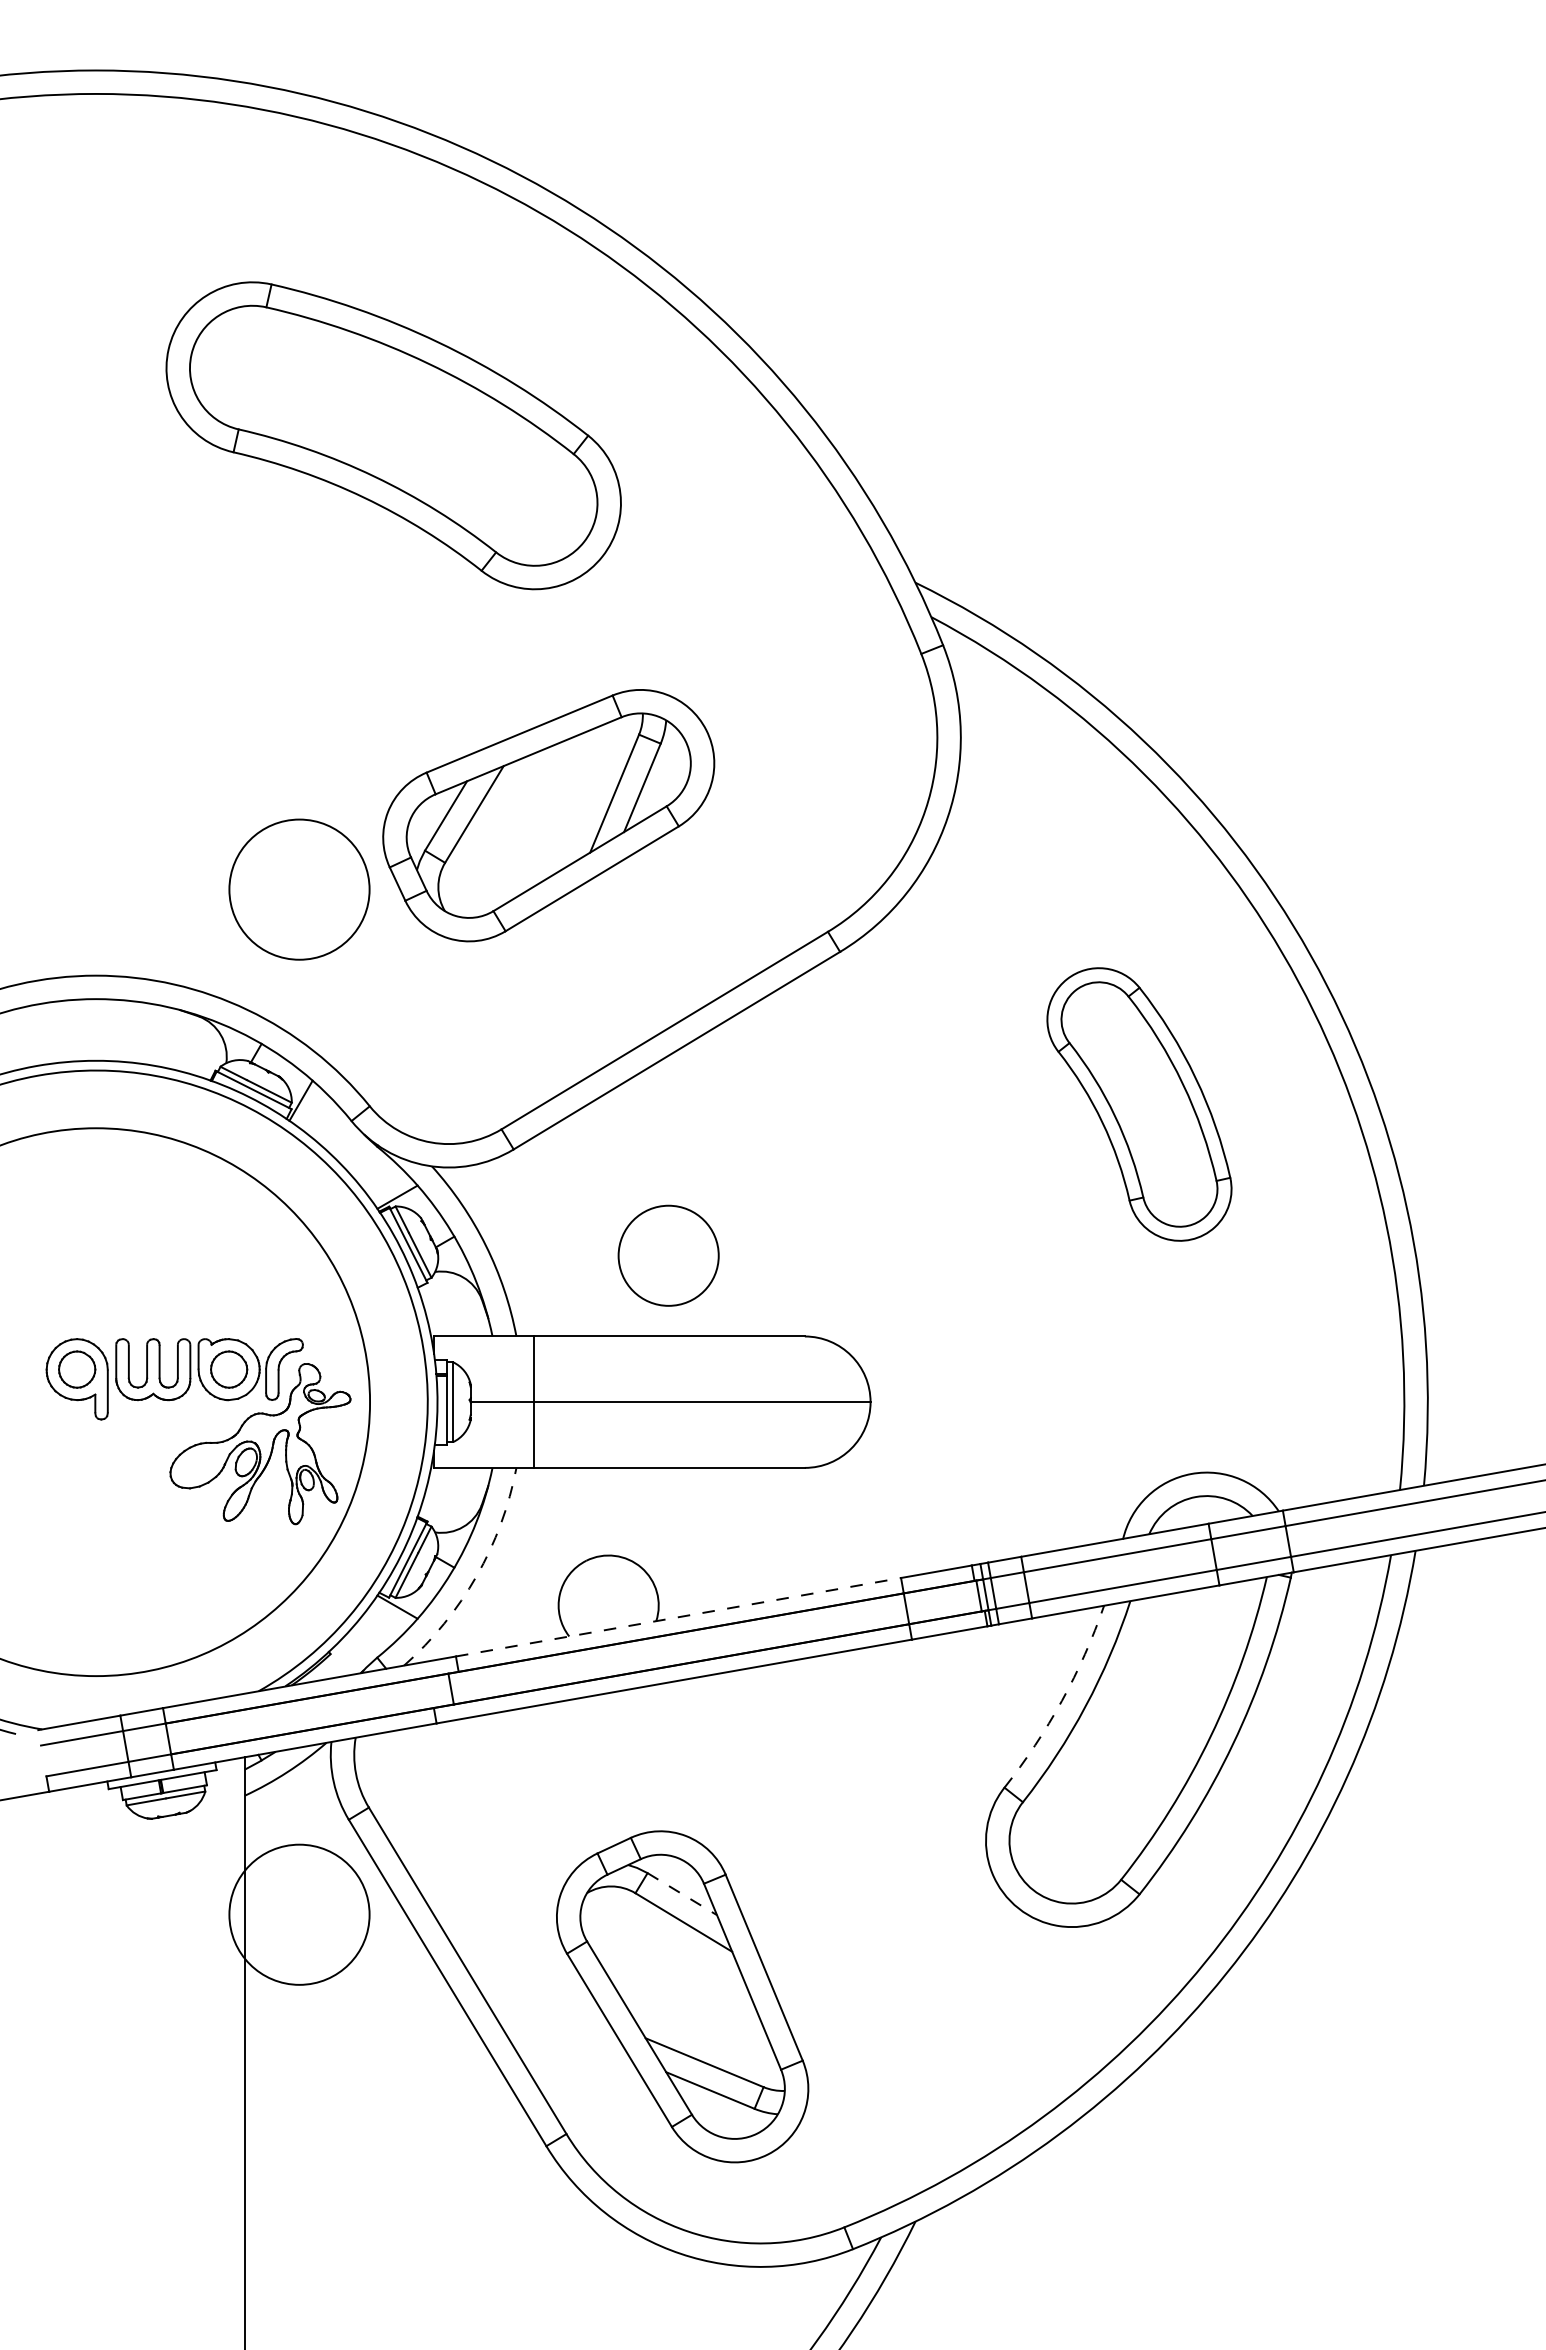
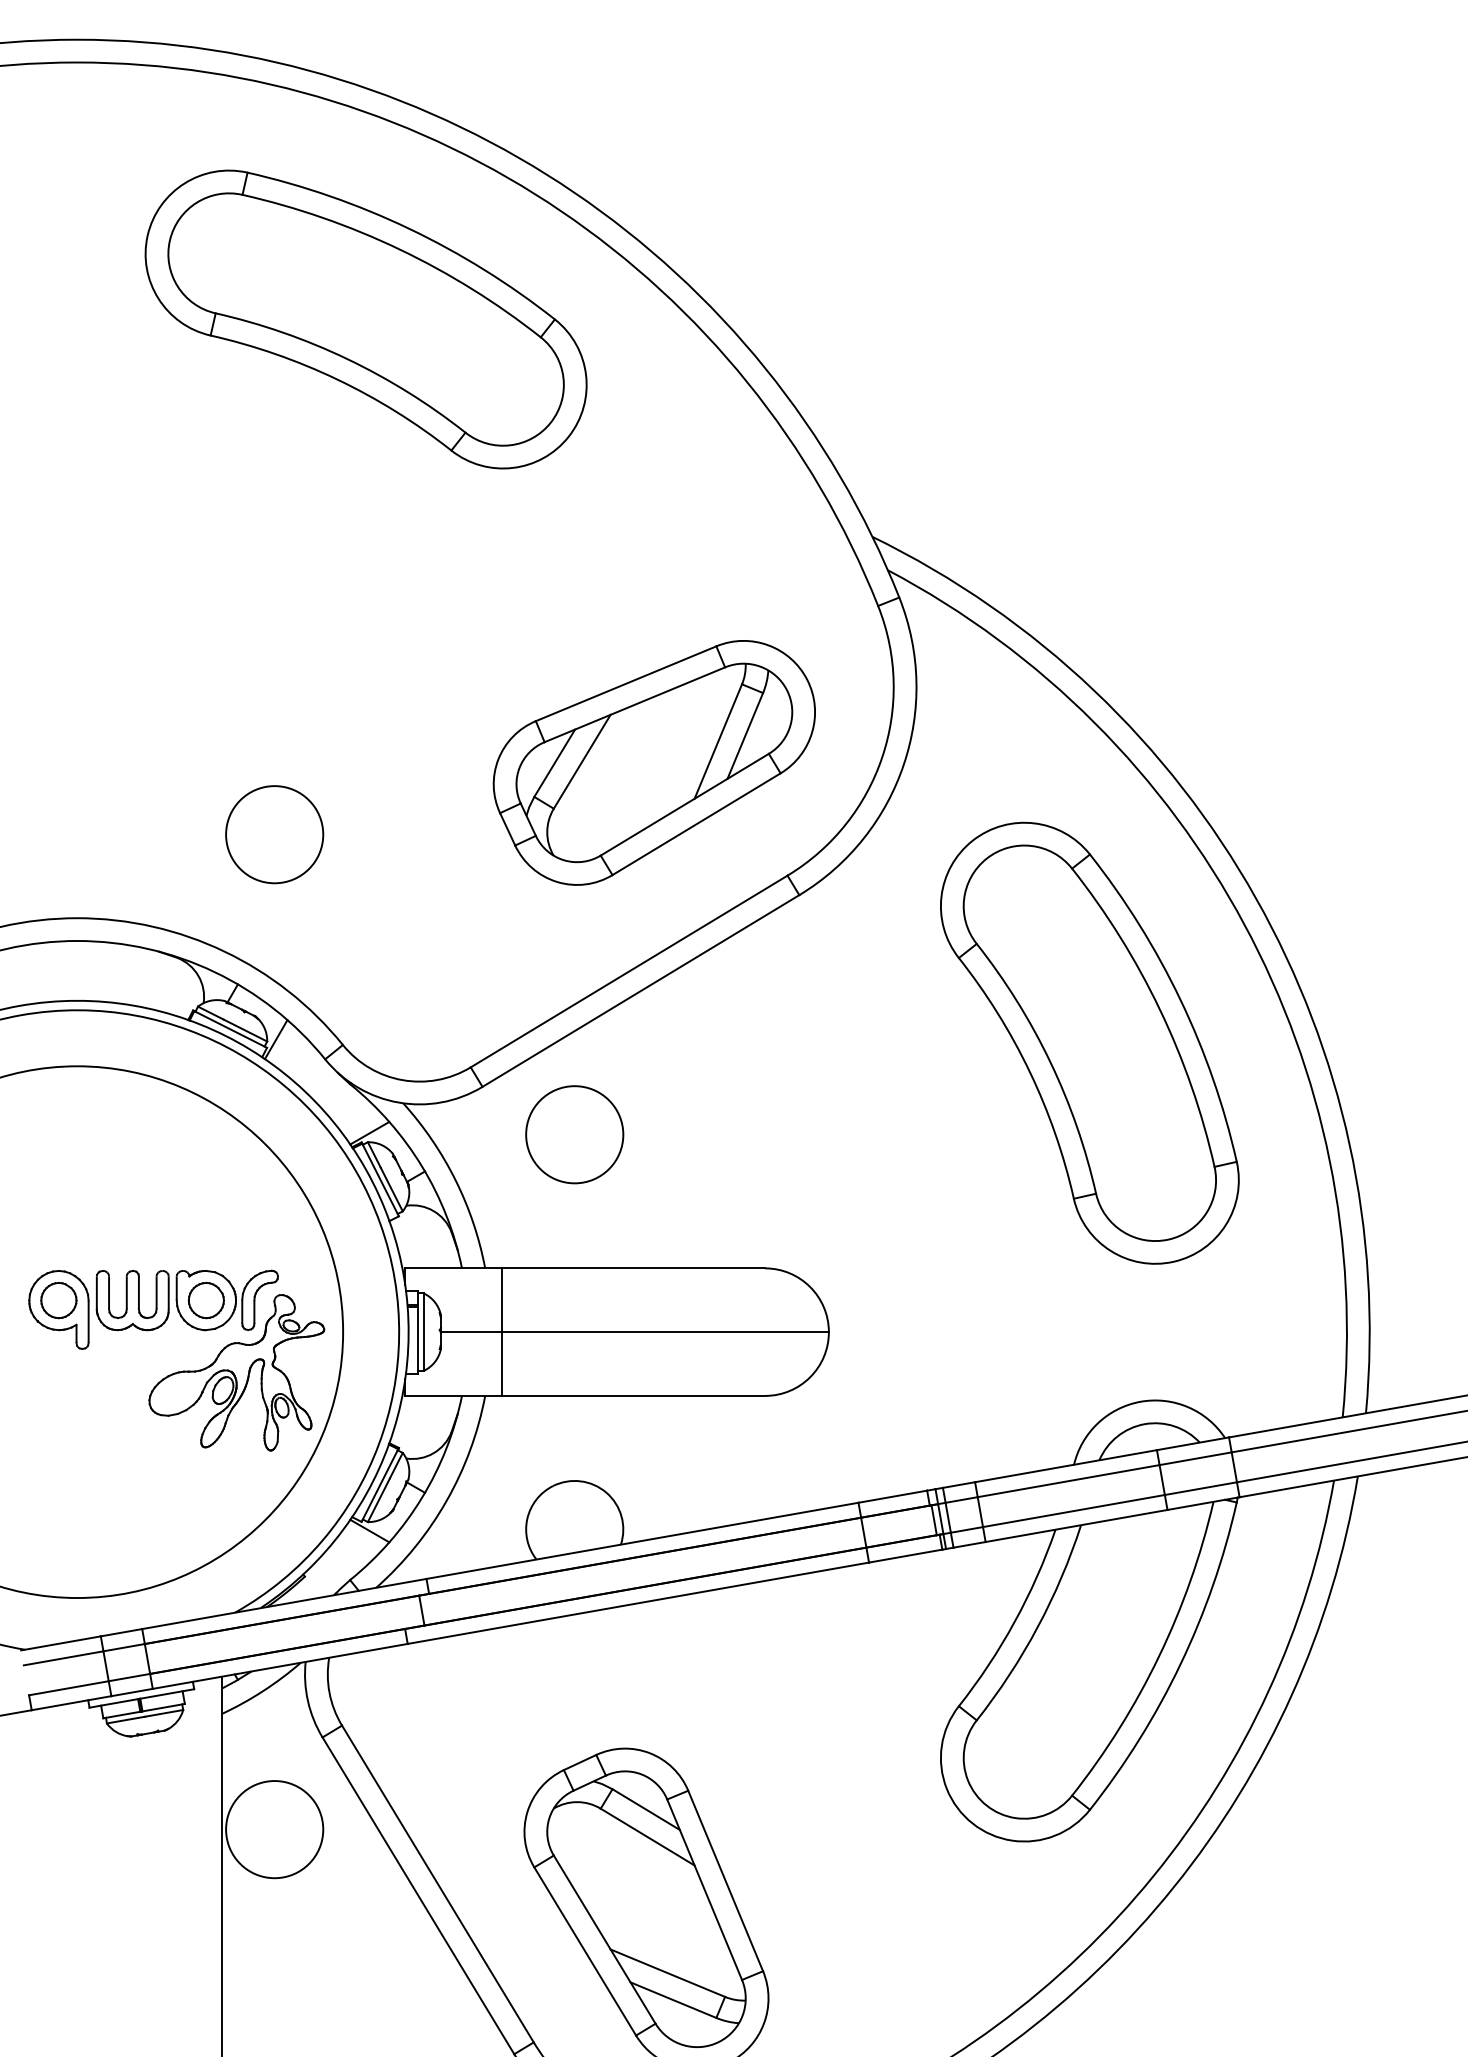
part: (393, 435) -> (365, 319), moved
part: (548, 815) -> (654, 762), moved
circle: (299, 889) -> (274, 834), size x0.71
part: (1139, 1104) -> (1089, 1043), size x1.67
circle: (668, 1255) -> (574, 1134), moved
arc: (476, 1576) -> (446, 1501), dashed -> solid
line: (678, 1617) -> (642, 1541), dashed -> solid
arc: (1061, 1700) -> (1014, 1621), dashed -> solid
line: (682, 1894) -> (646, 1809), dashed -> solid
circle: (299, 1914) -> (274, 1829), size x0.71

